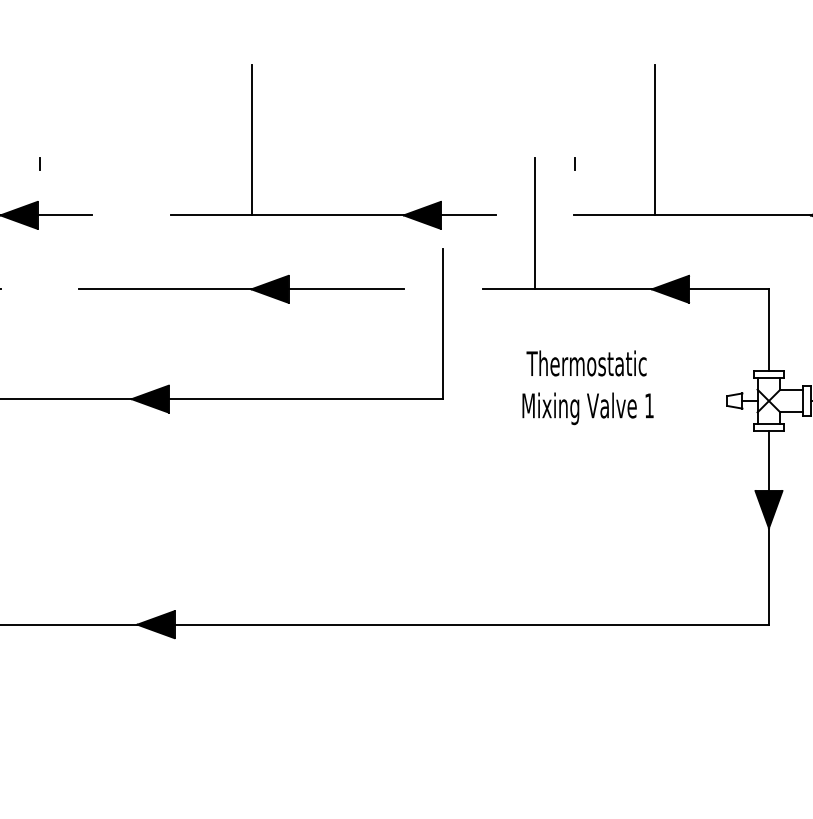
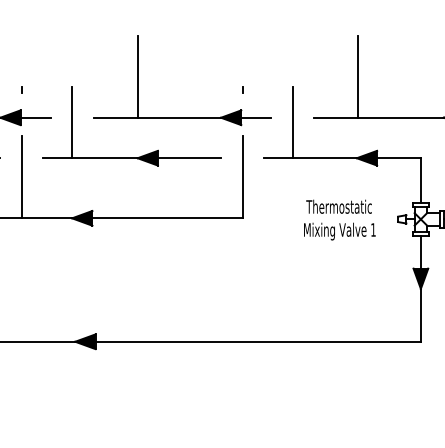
line: (574, 163) -> (242, 89), moved
line: (132, 224) -> (72, 122), added
line: (39, 324) -> (21, 177), added
text: (587, 386) -> (339, 219), moved

